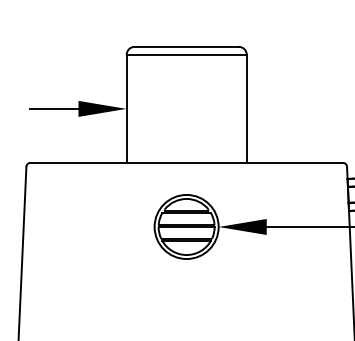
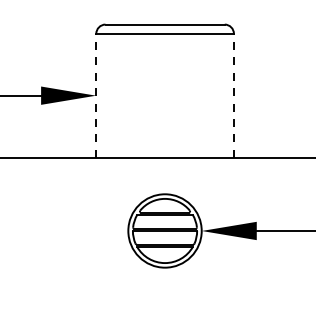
line: (126, 108) -> (96, 95), solid -> dashed
line: (246, 108) -> (233, 95), solid -> dashed

